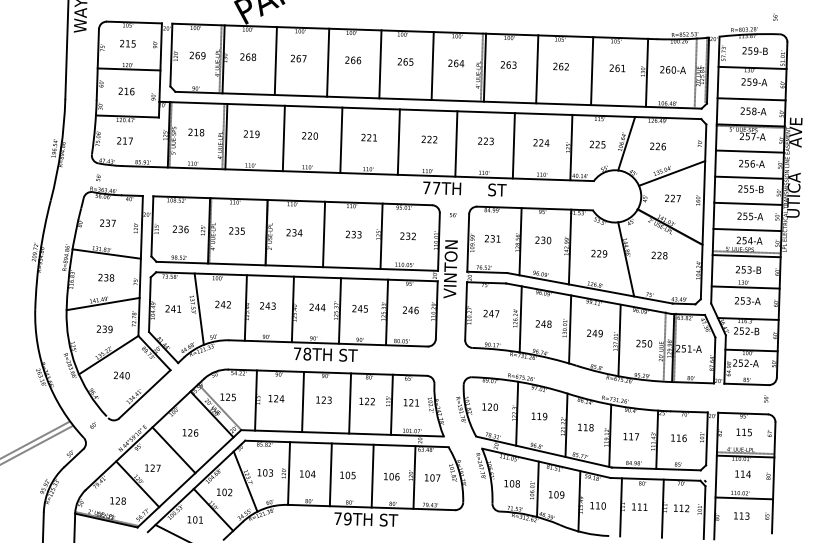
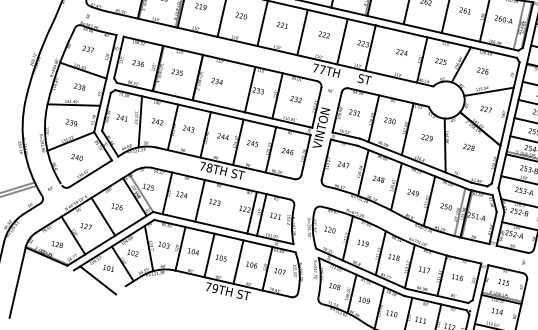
line: (513, 145) -> (370, 47), moved
line: (324, 234) -> (250, 89), moved
line: (350, 403) -> (252, 212), moved

